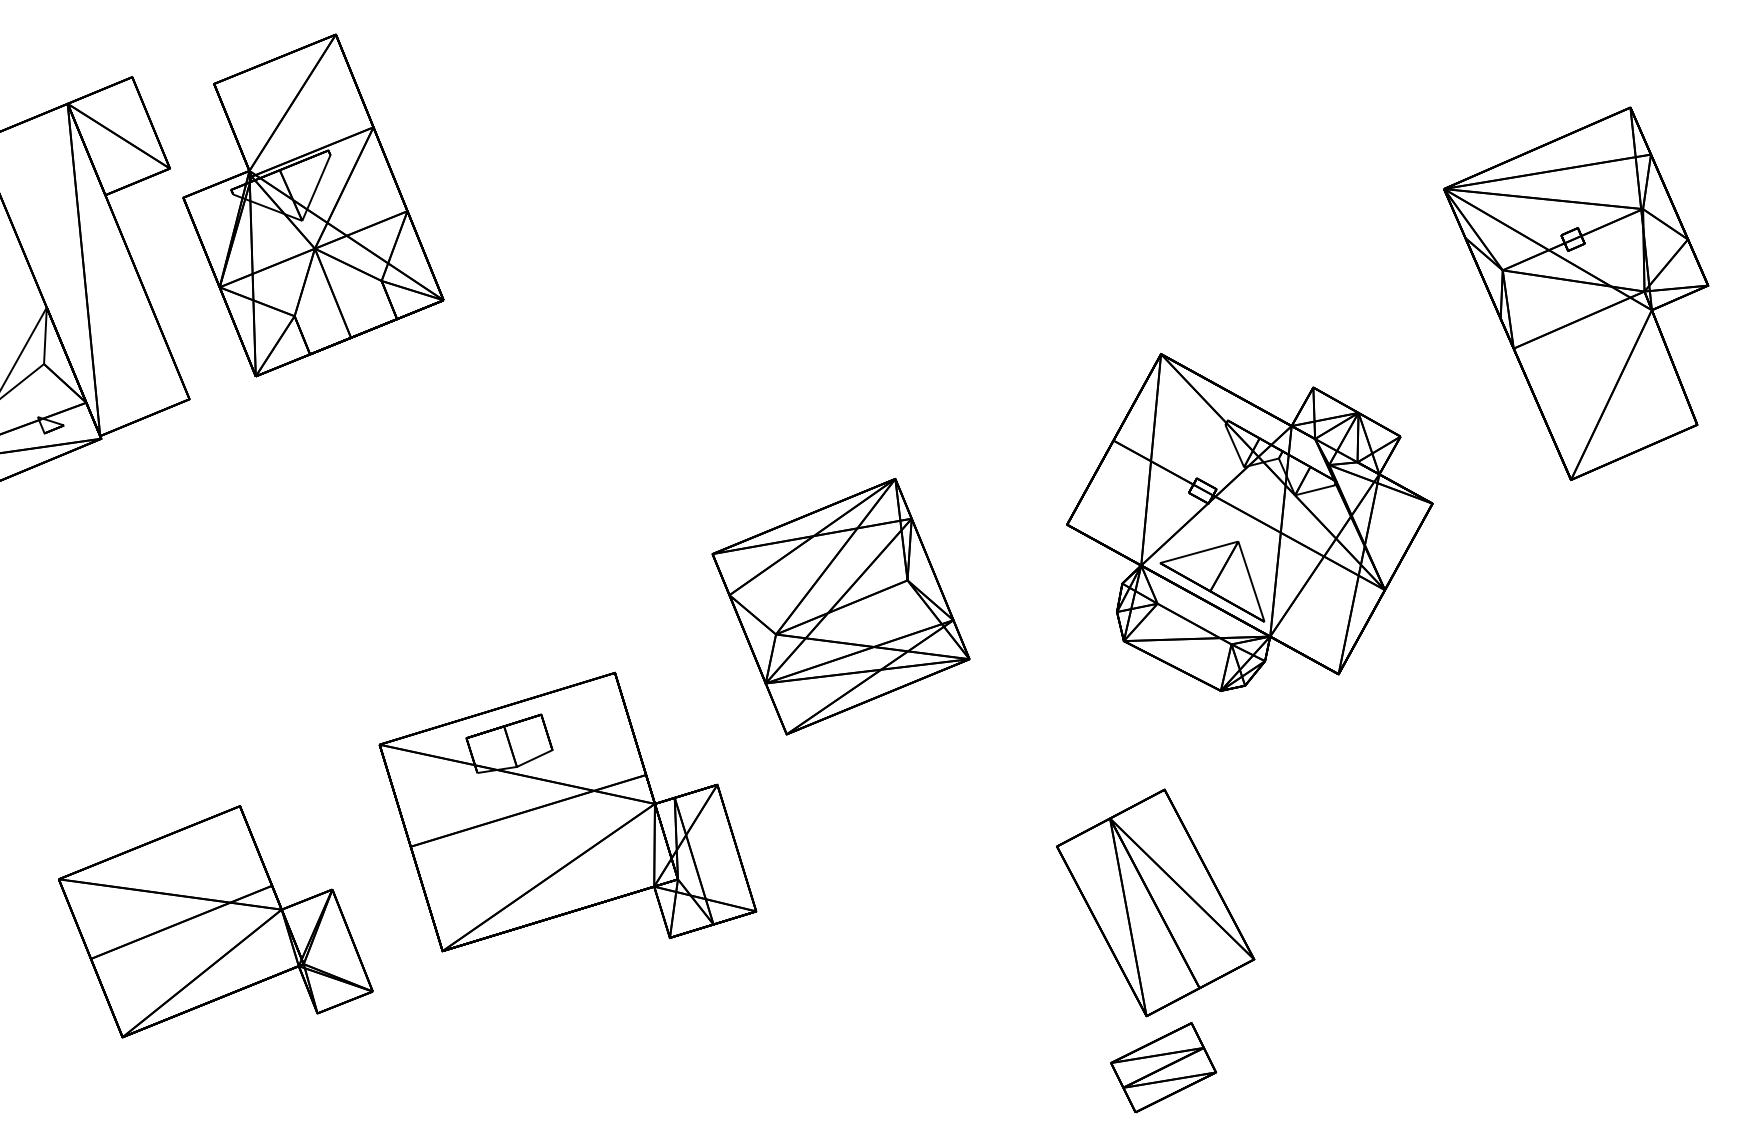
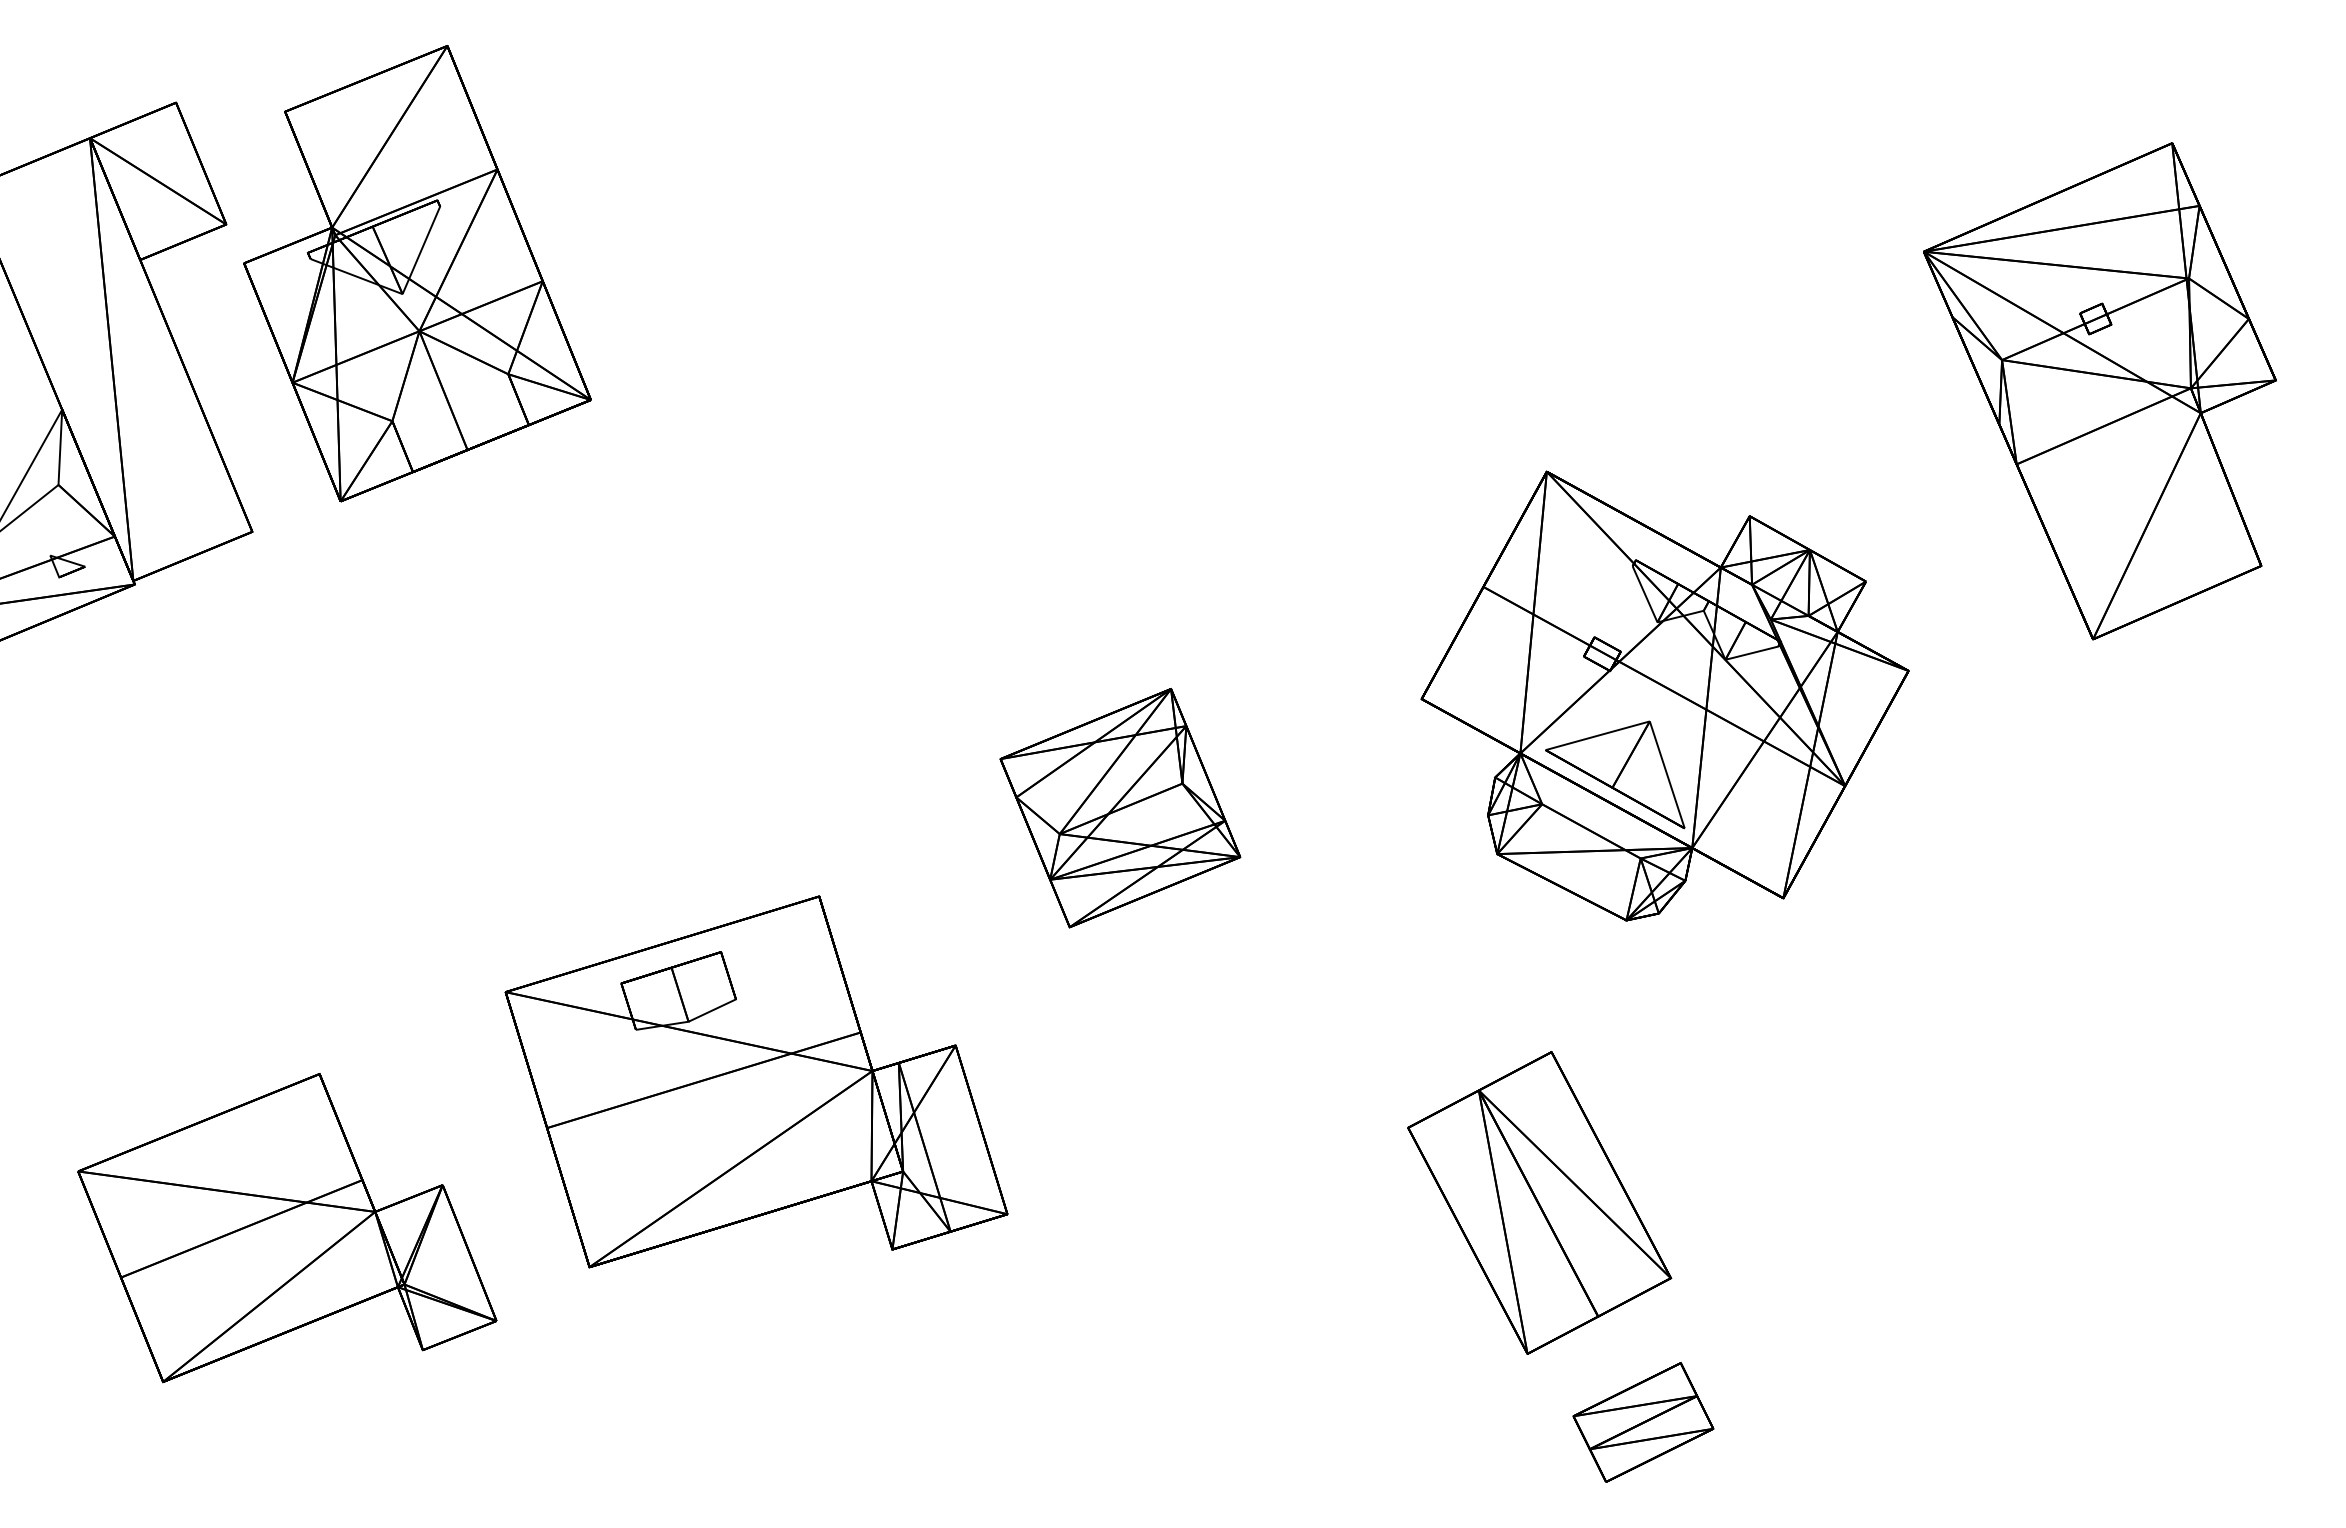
part: (840, 606) -> (1119, 807), size x0.7
part: (1163, 1067) -> (1643, 1422), moved

